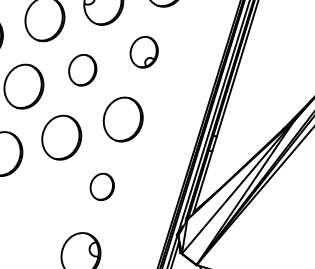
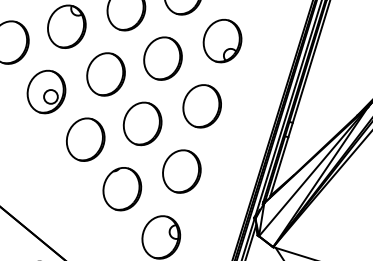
part: (144, 52) -> (222, 41), size x1.43
part: (82, 70) -> (162, 58), size x1.43
part: (101, 186) -> (181, 171), size x1.67
part: (40, 205) -> (122, 189), added

